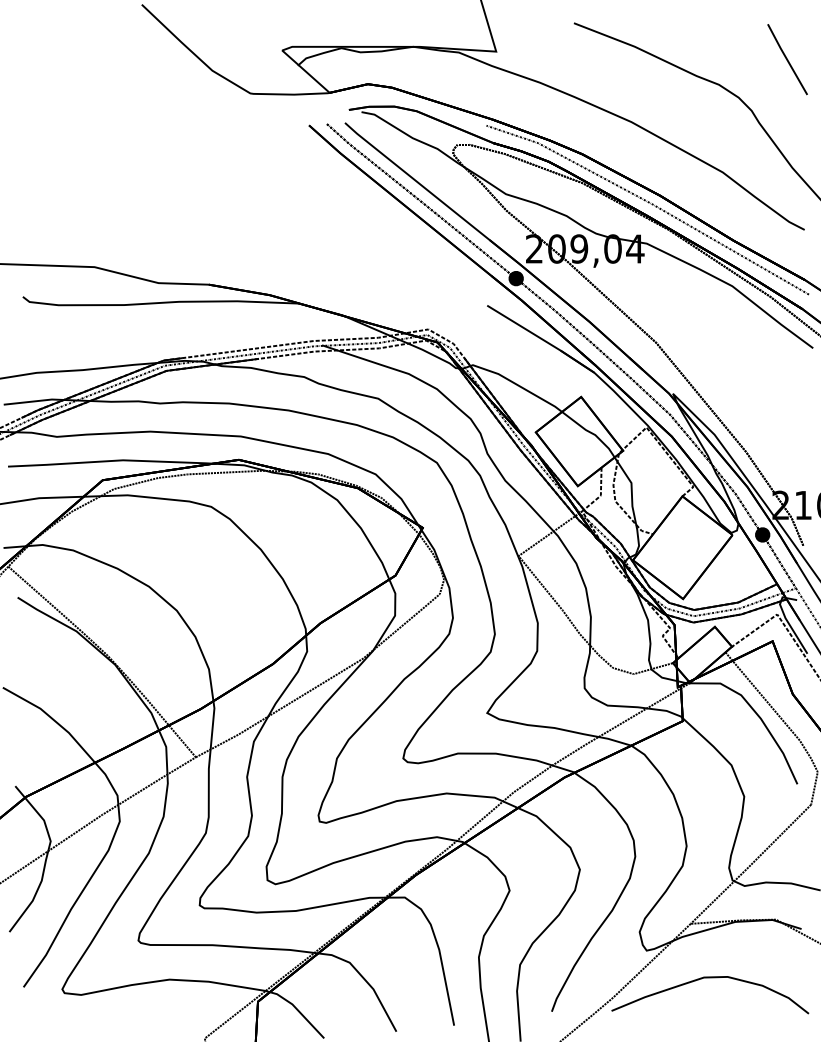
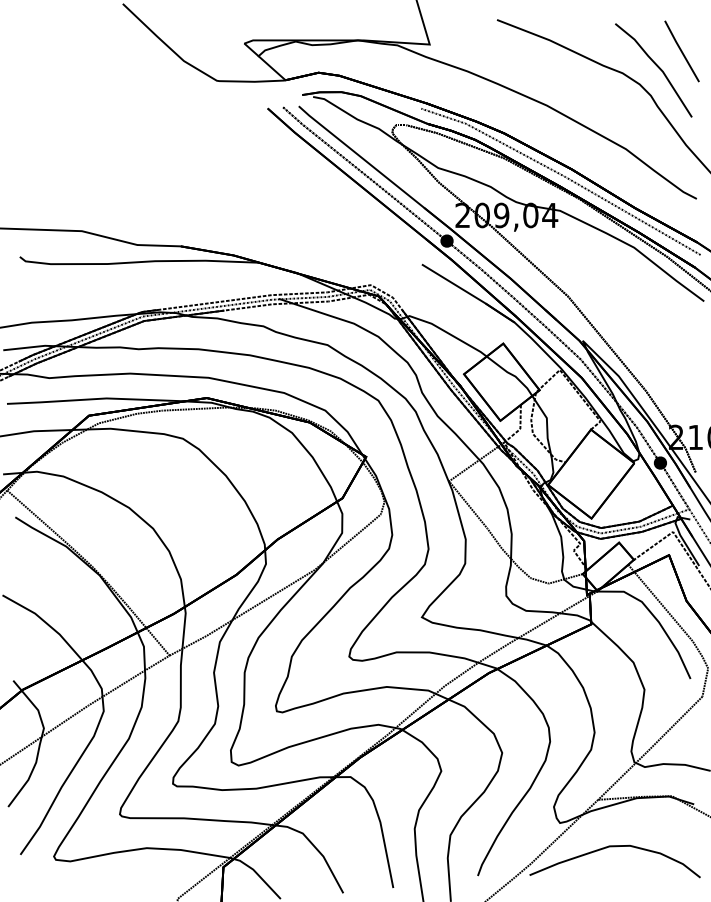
line: (758, 76) -> (656, 66), added

